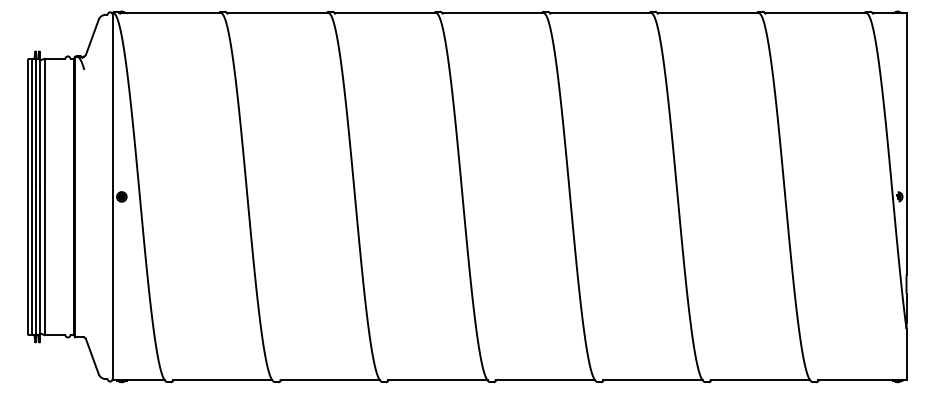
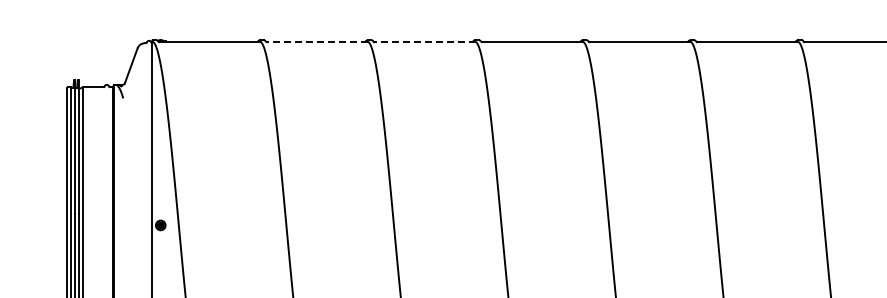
line: (278, 13) -> (317, 41), solid -> dashed
line: (385, 13) -> (424, 41), solid -> dashed

